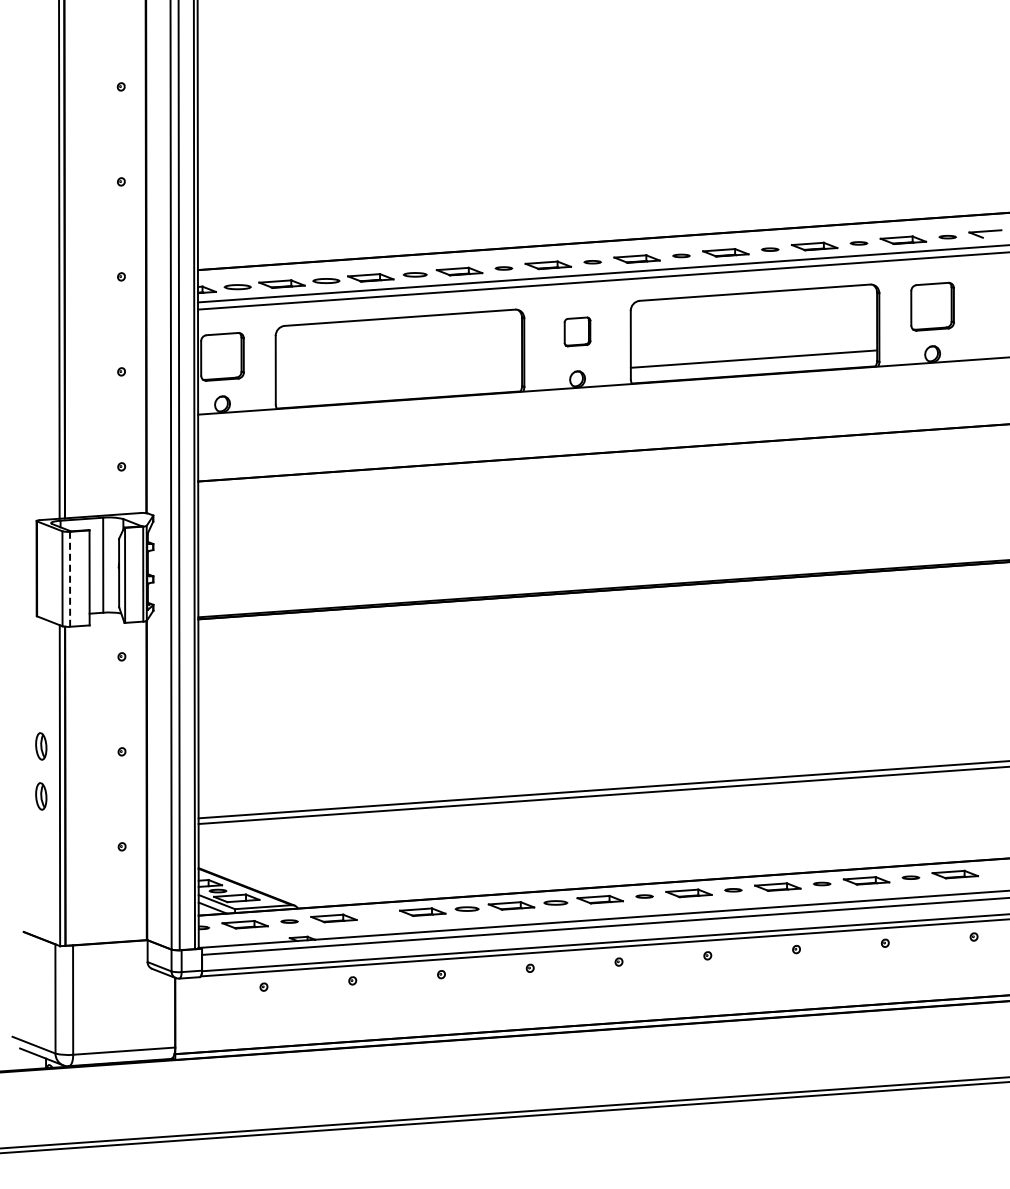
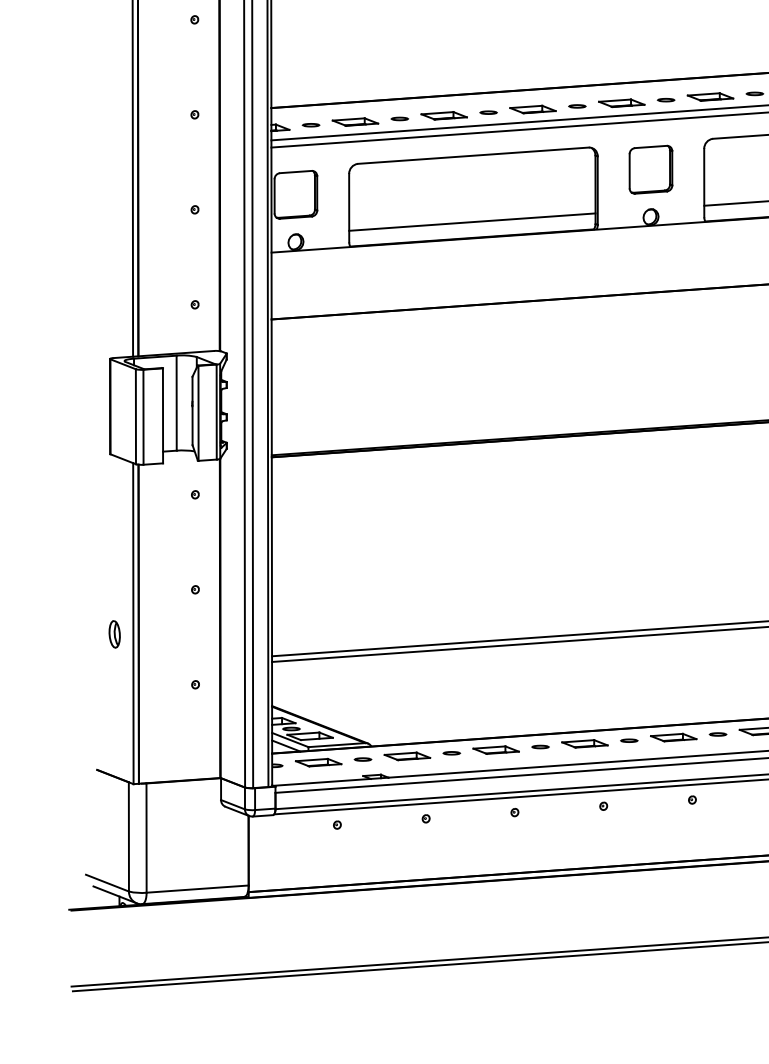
part: (414, 274) -> (487, 112), size x0.71
part: (326, 280) -> (399, 118), size x0.62
part: (237, 287) -> (310, 125), size x0.62
part: (577, 331) -> (650, 169), size x1.67
line: (398, 383) -> (471, 221), added
line: (70, 578) -> (143, 416), dashed -> solid
part: (41, 746) -> (114, 584), removed
part: (555, 902) -> (628, 740), size x0.71
part: (466, 908) -> (539, 746), size x0.71
part: (378, 915) -> (451, 753), added

